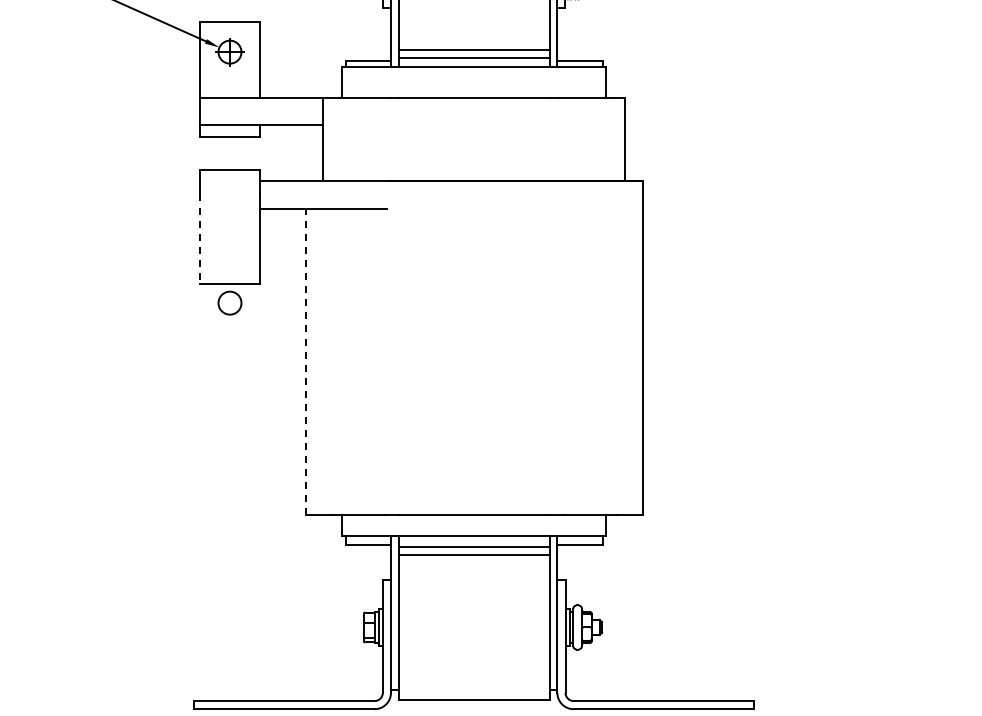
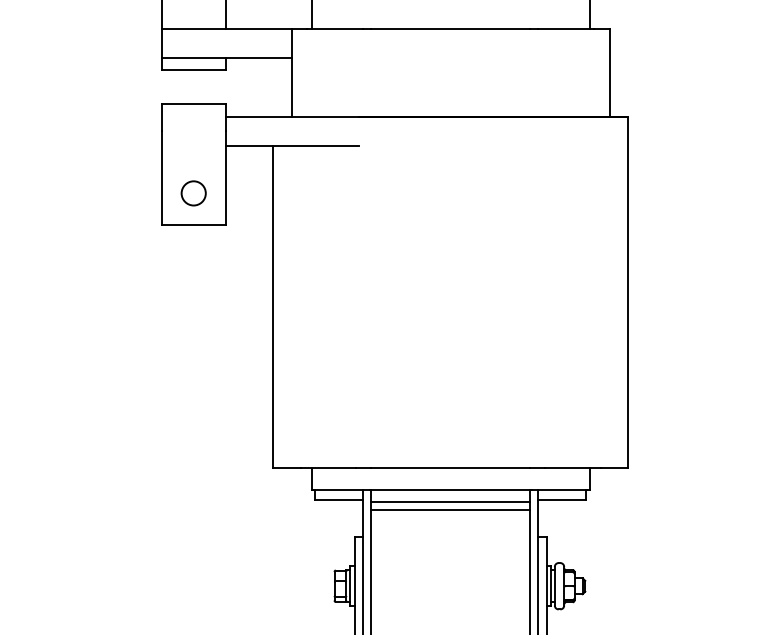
line: (199, 239) -> (161, 177), dashed -> solid
circle: (229, 302) -> (193, 192), moved
line: (305, 361) -> (273, 306), dashed -> solid

